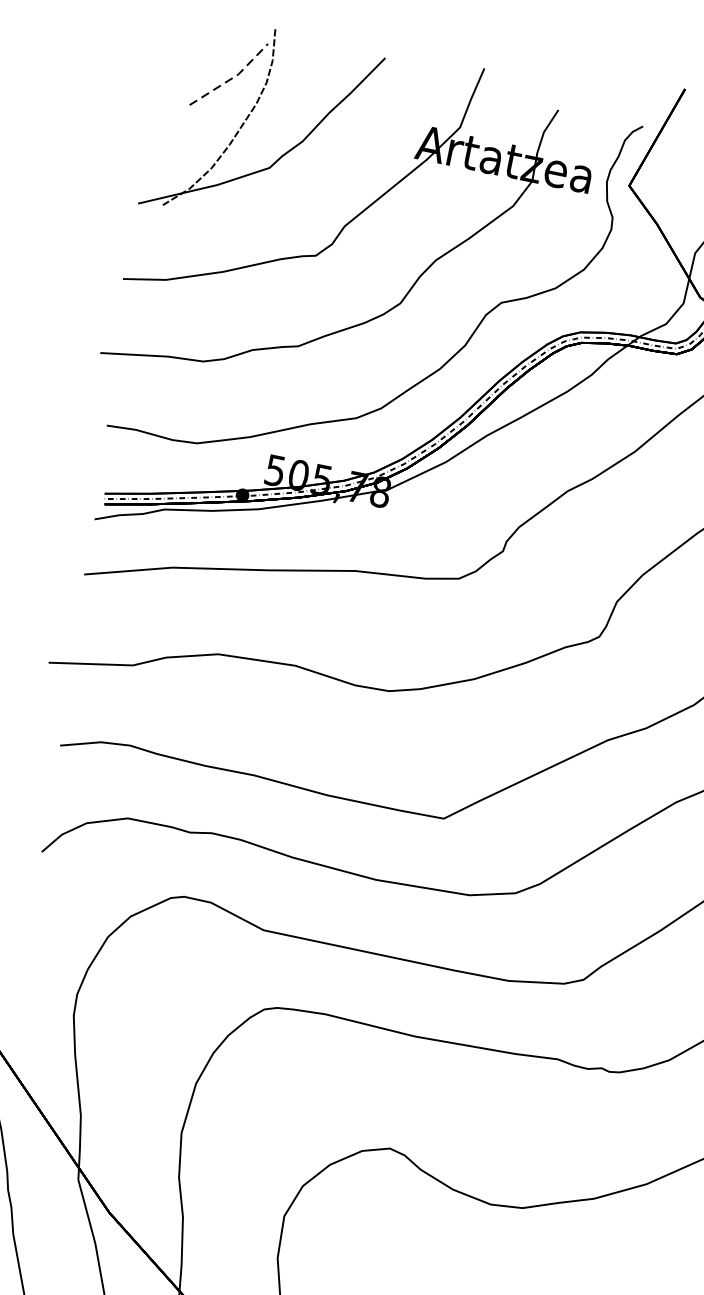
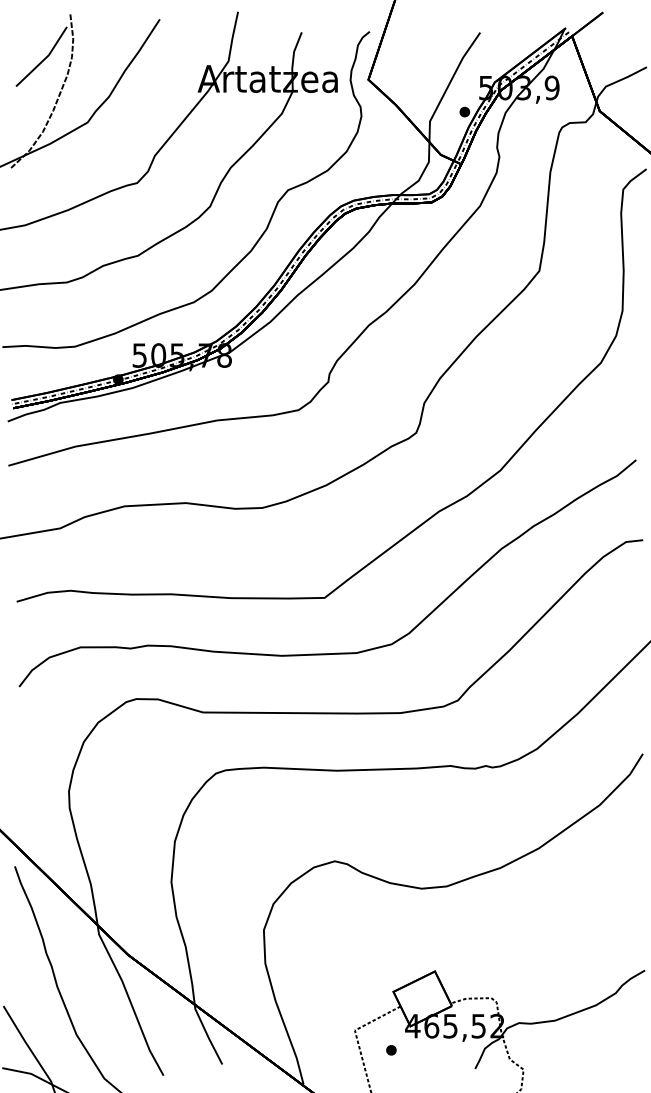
line: (233, 77) -> (45, 58), dashed -> solid

